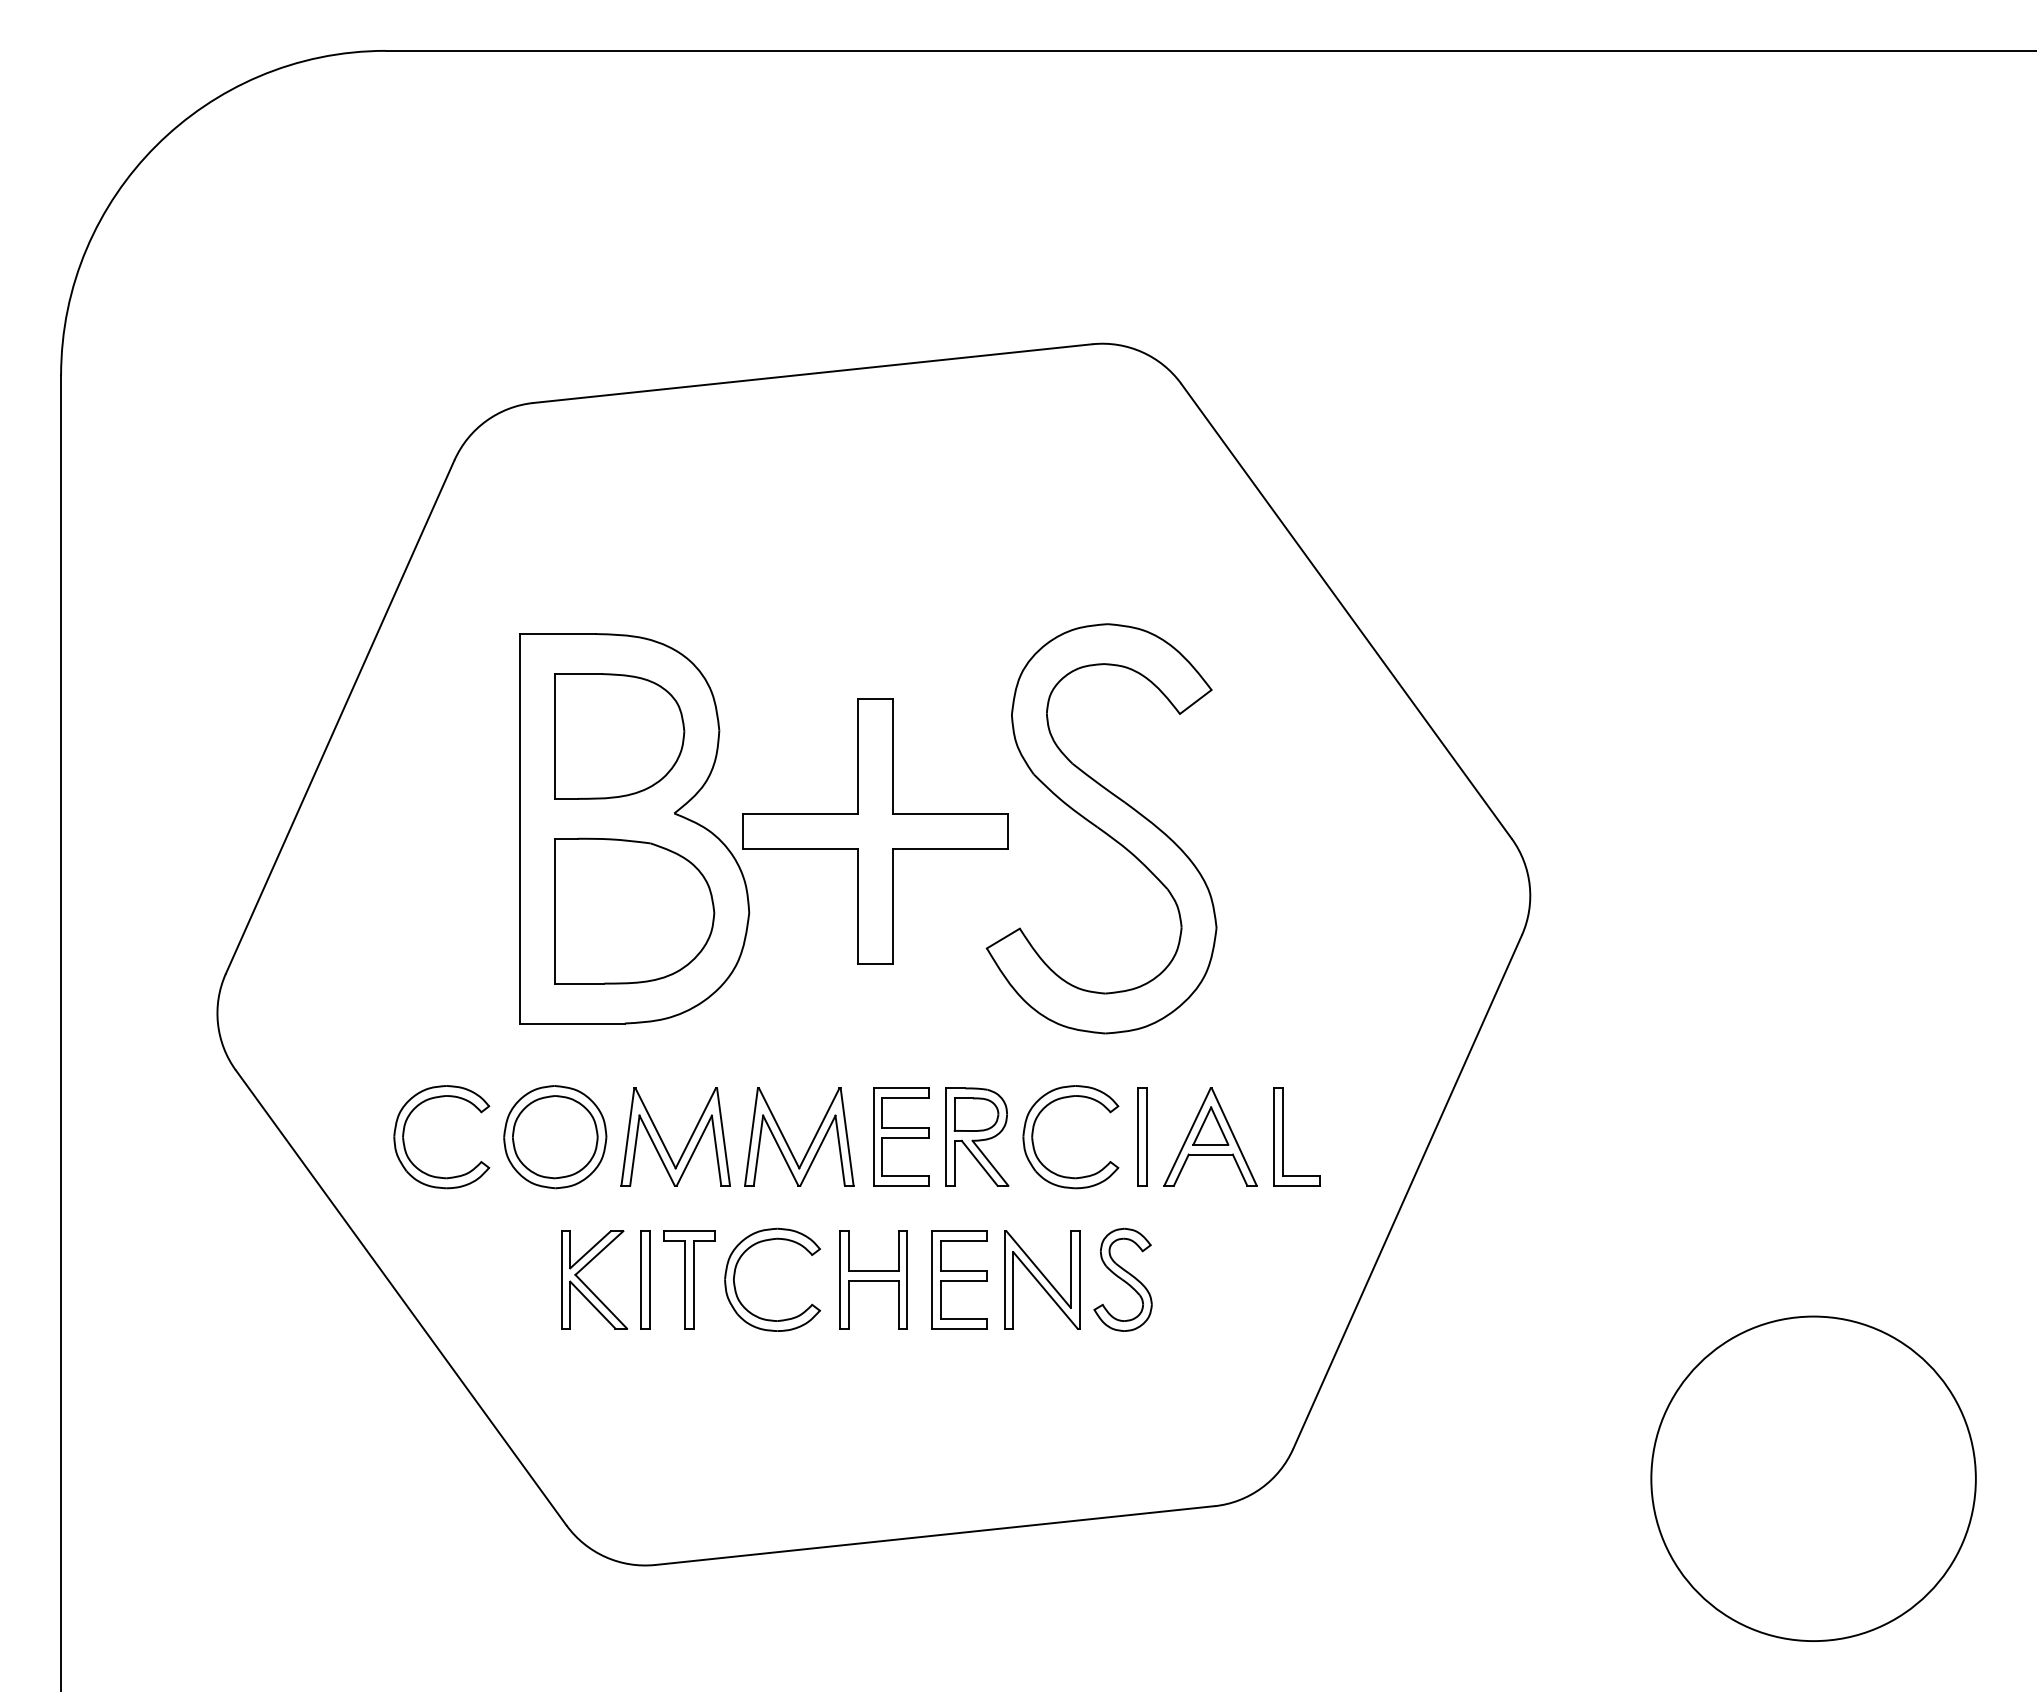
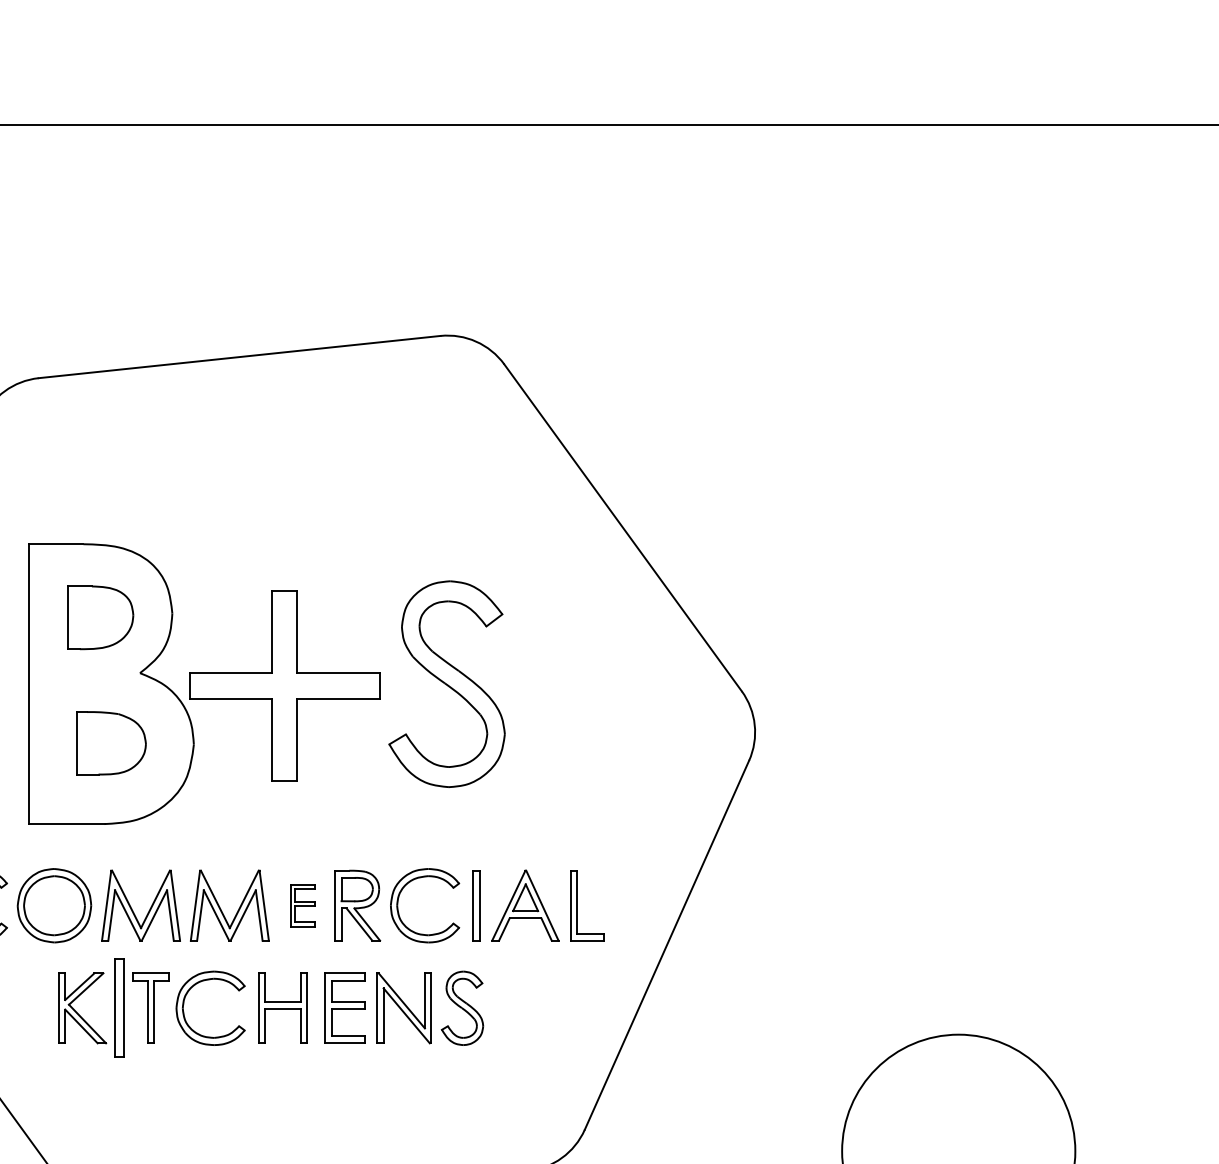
part: (619, 736) -> (100, 617), size x0.7
part: (1101, 828) -> (447, 683), size x0.7
part: (634, 910) -> (111, 742), size x0.6
part: (901, 1136) -> (303, 905), size x0.6
part: (645, 1279) -> (119, 1008), size x1.4

